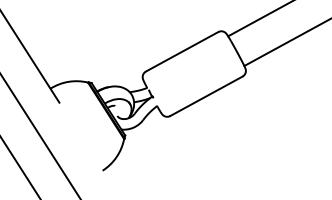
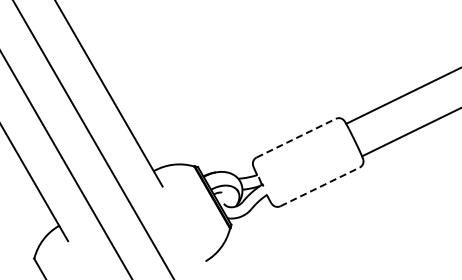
line: (182, 51) -> (296, 137), solid -> dashed
line: (206, 95) -> (320, 186), solid -> dashed

